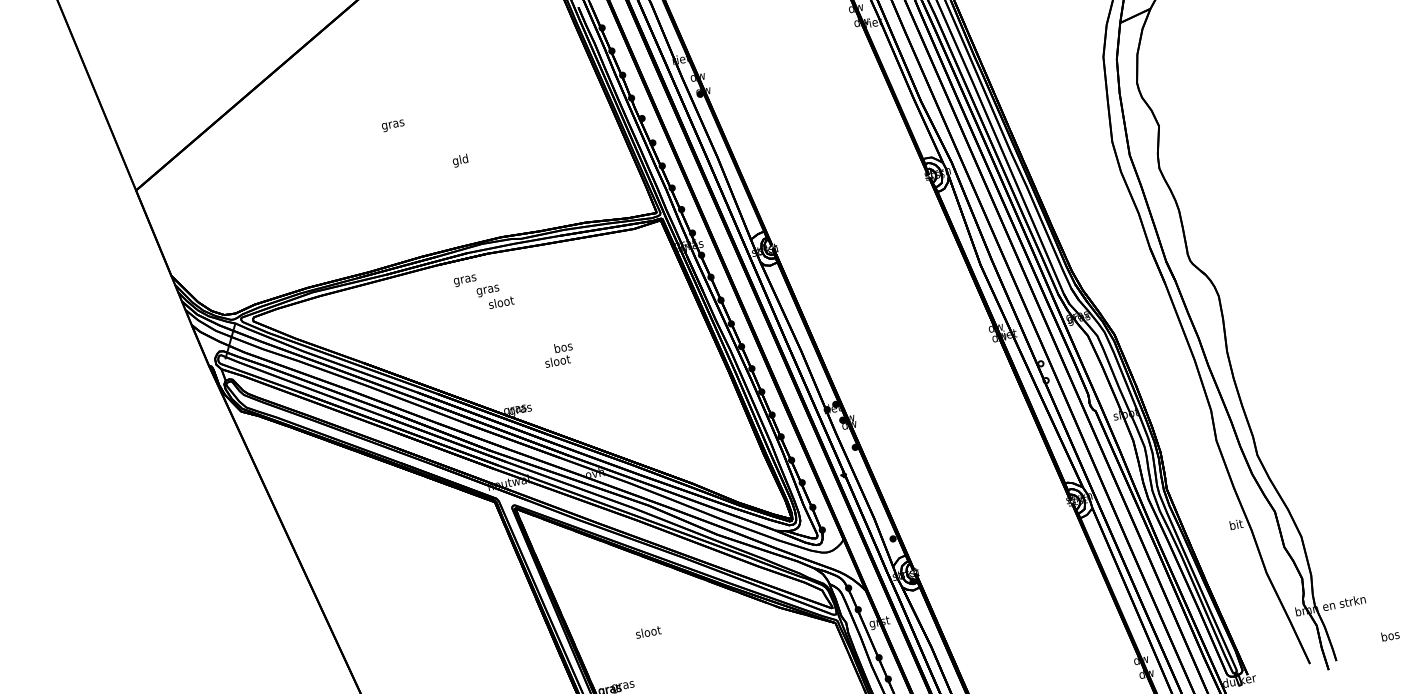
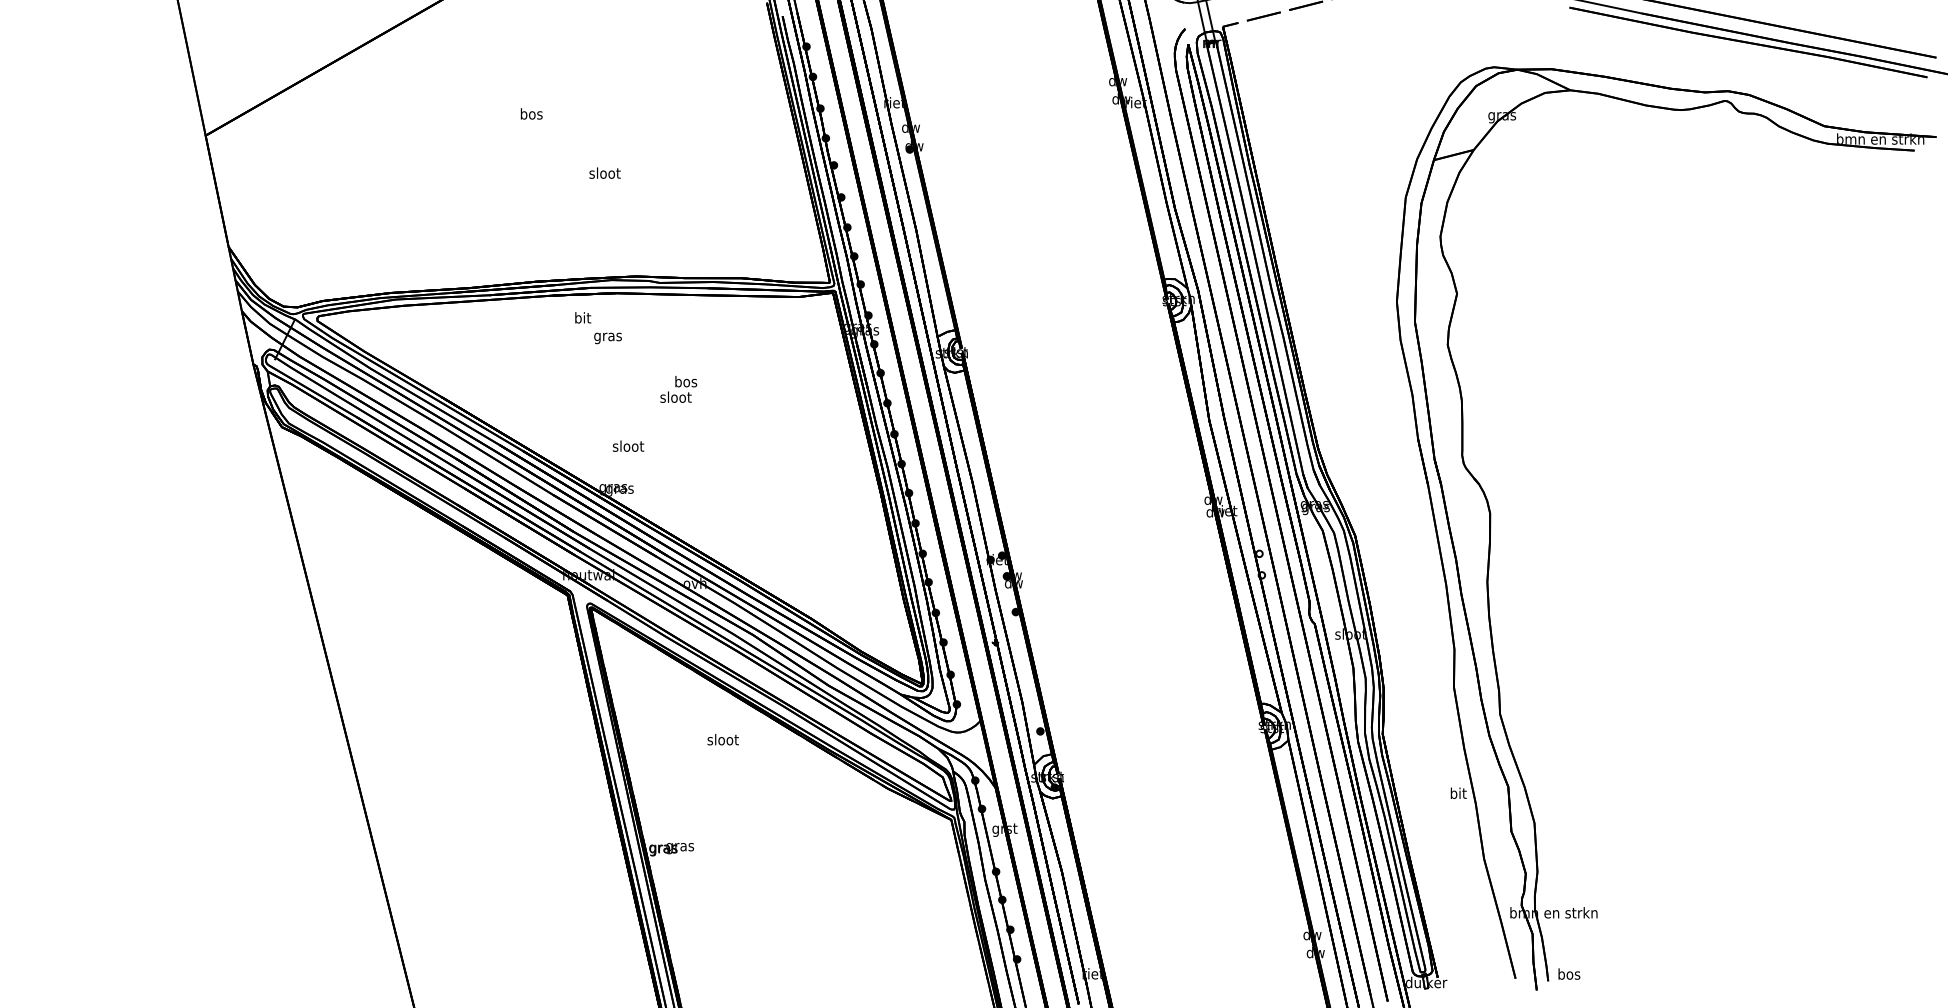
text: (393, 124) -> (531, 115), gras -> bos
text: (460, 160) -> (604, 174), gld -> sloot
text: (464, 279) -> (582, 319), gras -> bit
text: (501, 301) -> (628, 445), moved
text: (558, 354) -> (678, 389), moved
text: (647, 632) -> (722, 739), moved
text: (1390, 635) -> (1569, 973), moved

